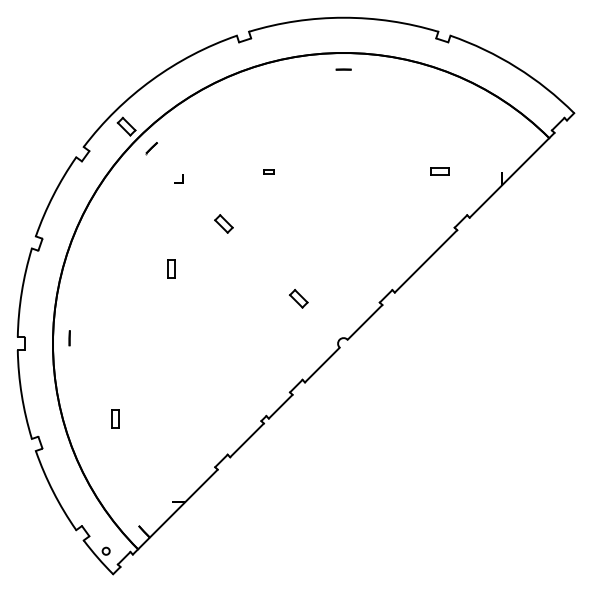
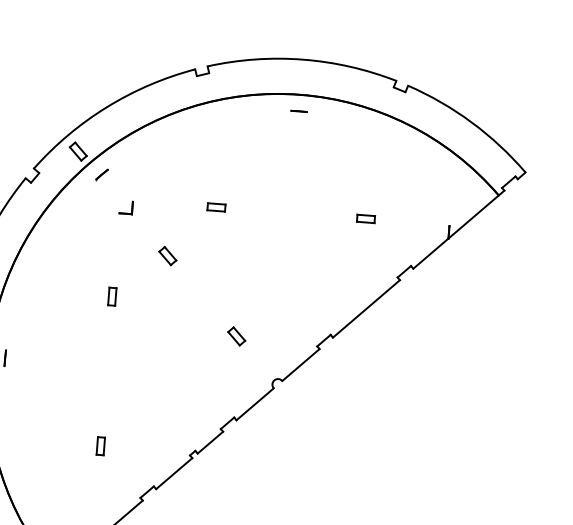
part: (268, 171) -> (216, 207), size x1.67
part: (439, 171) -> (365, 218), moved
part: (178, 178) -> (126, 207), size x1.67
part: (115, 418) -> (100, 446), moved

